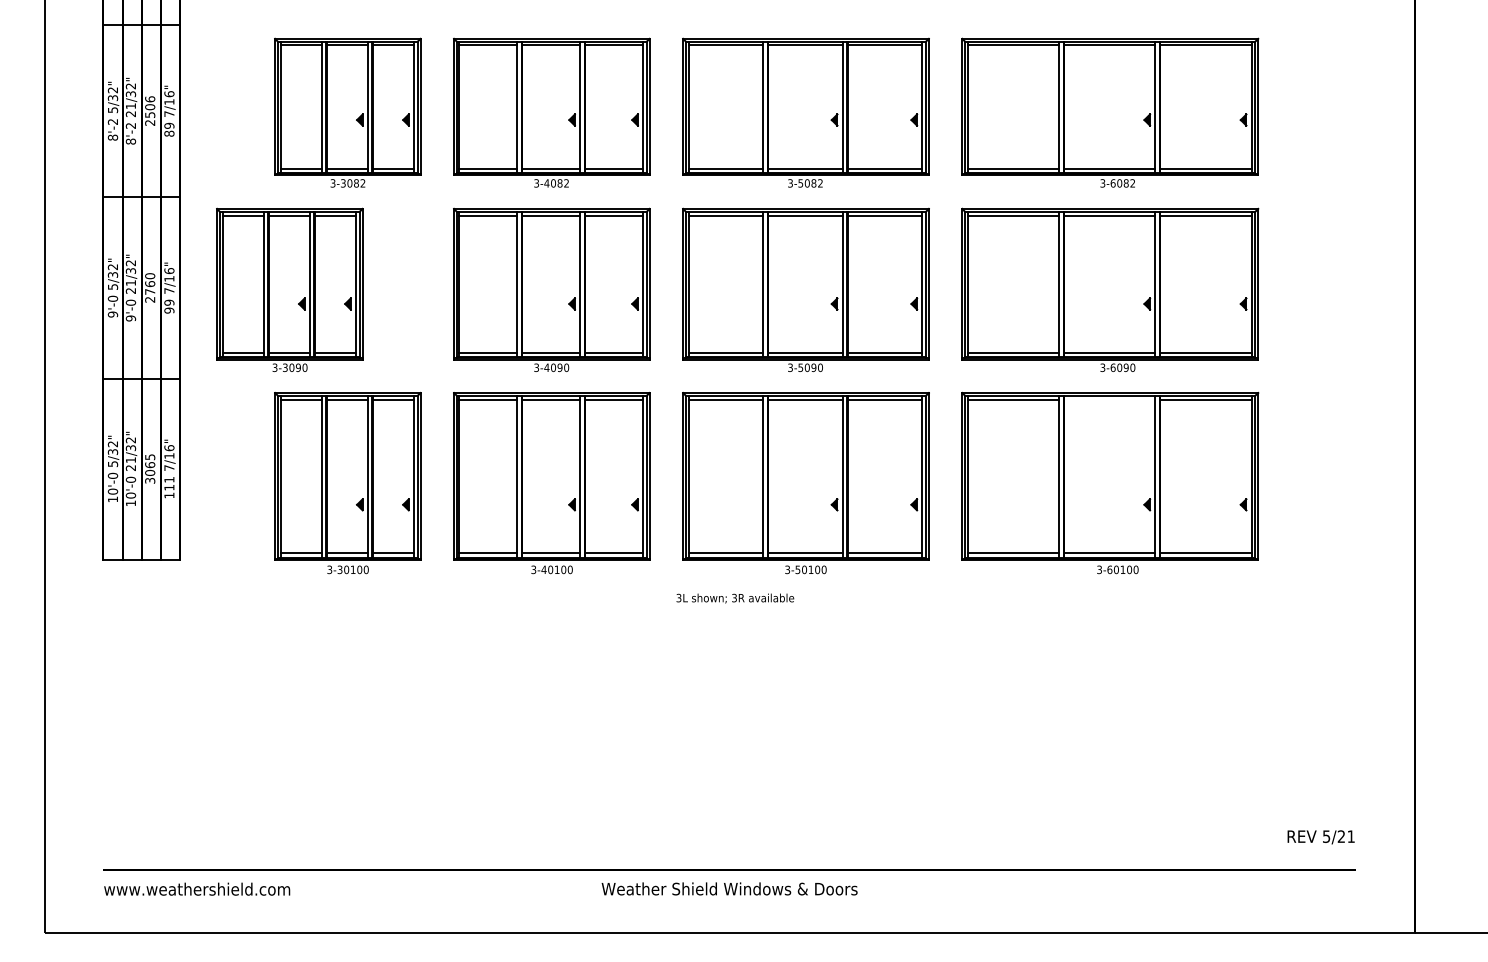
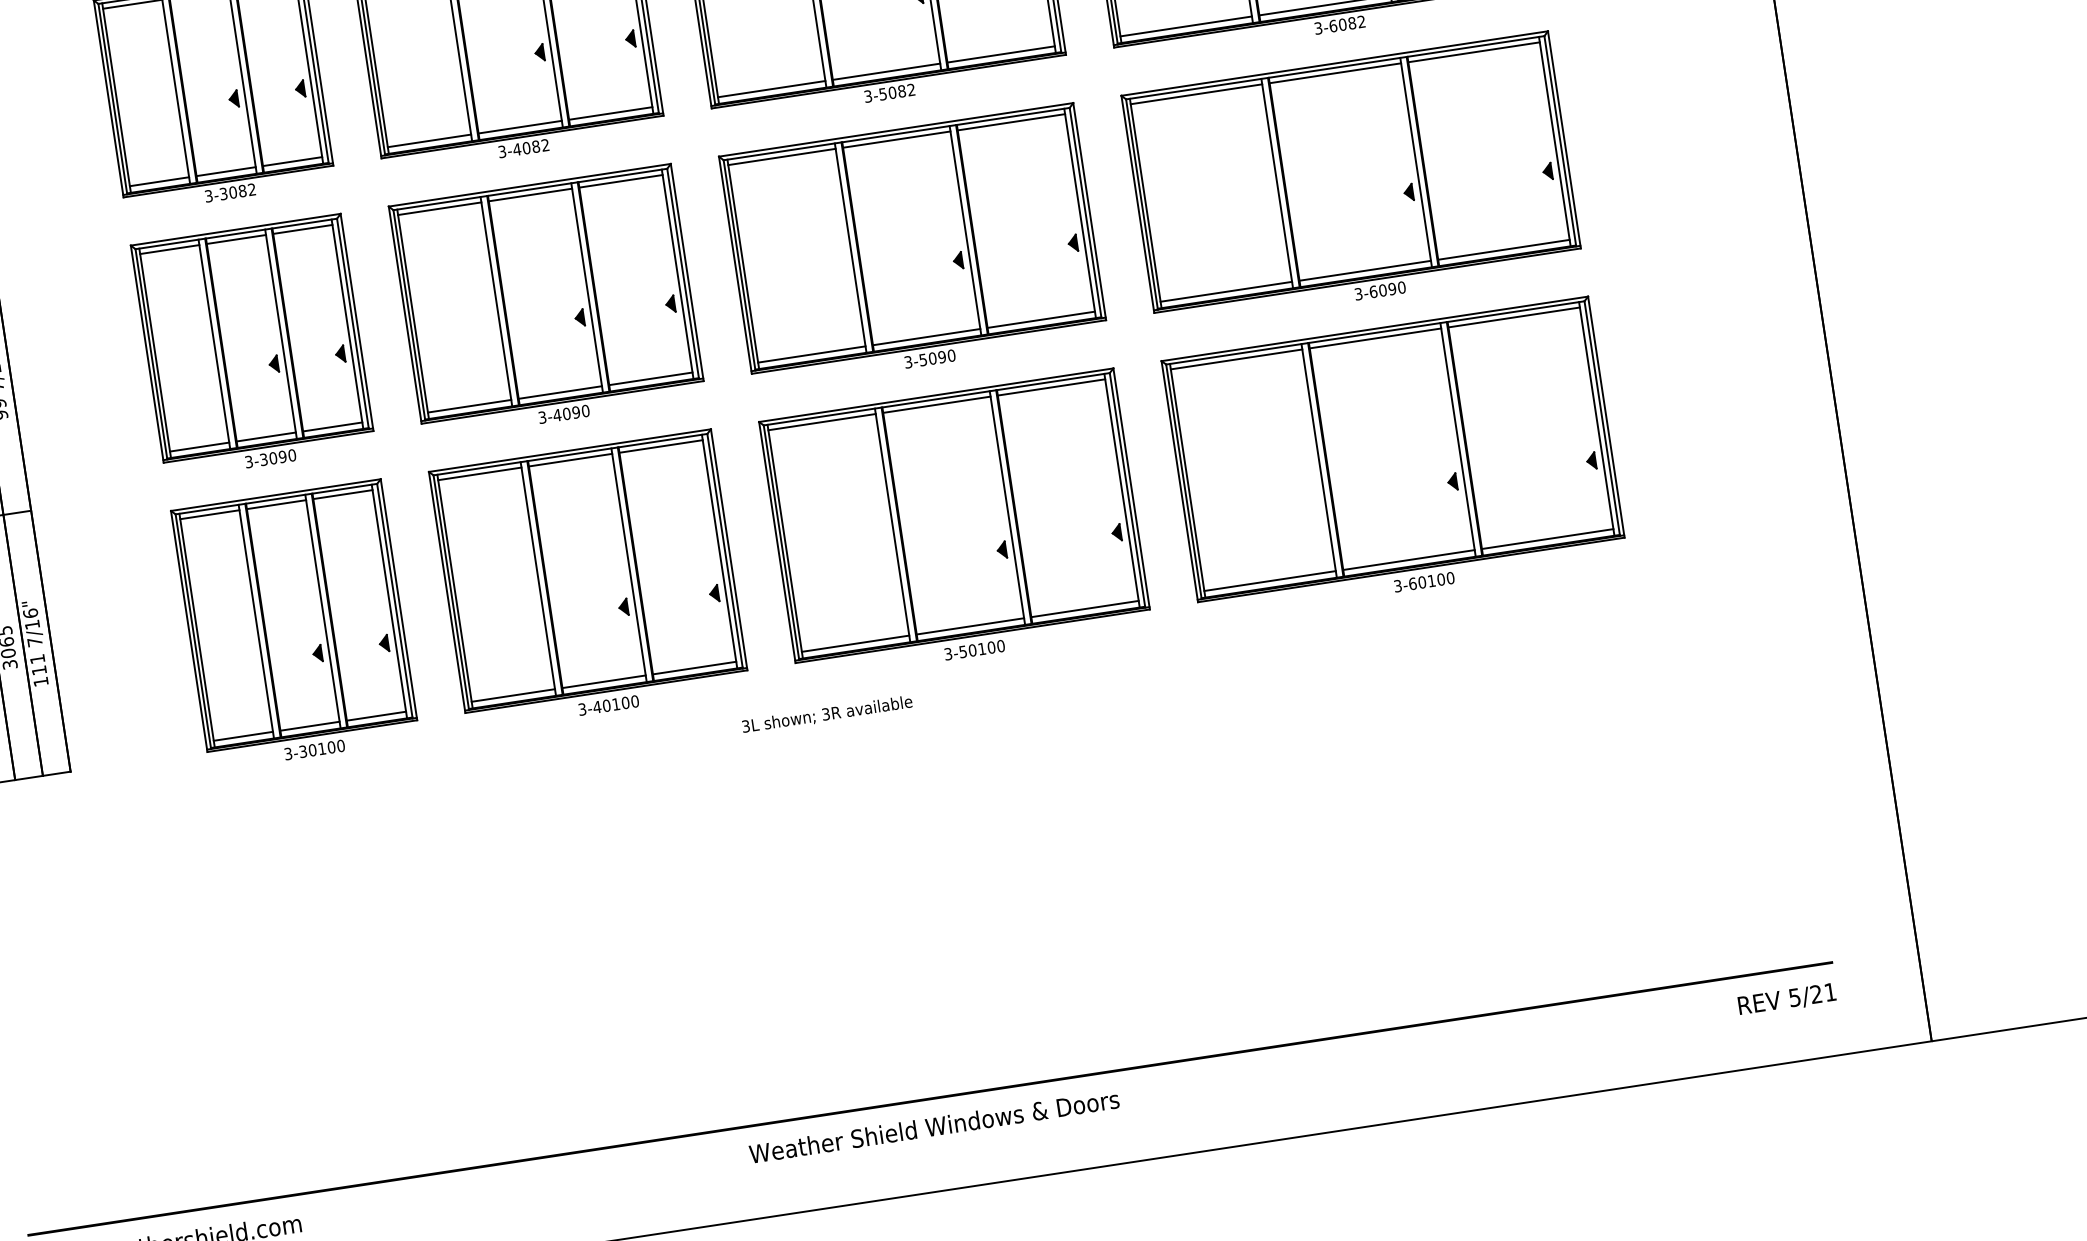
part: (289, 289) -> (252, 345), moved
line: (1109, 399) -> (1375, 338), added
text: (735, 598) -> (827, 714), moved
text: (1320, 837) -> (1786, 1000), moved

